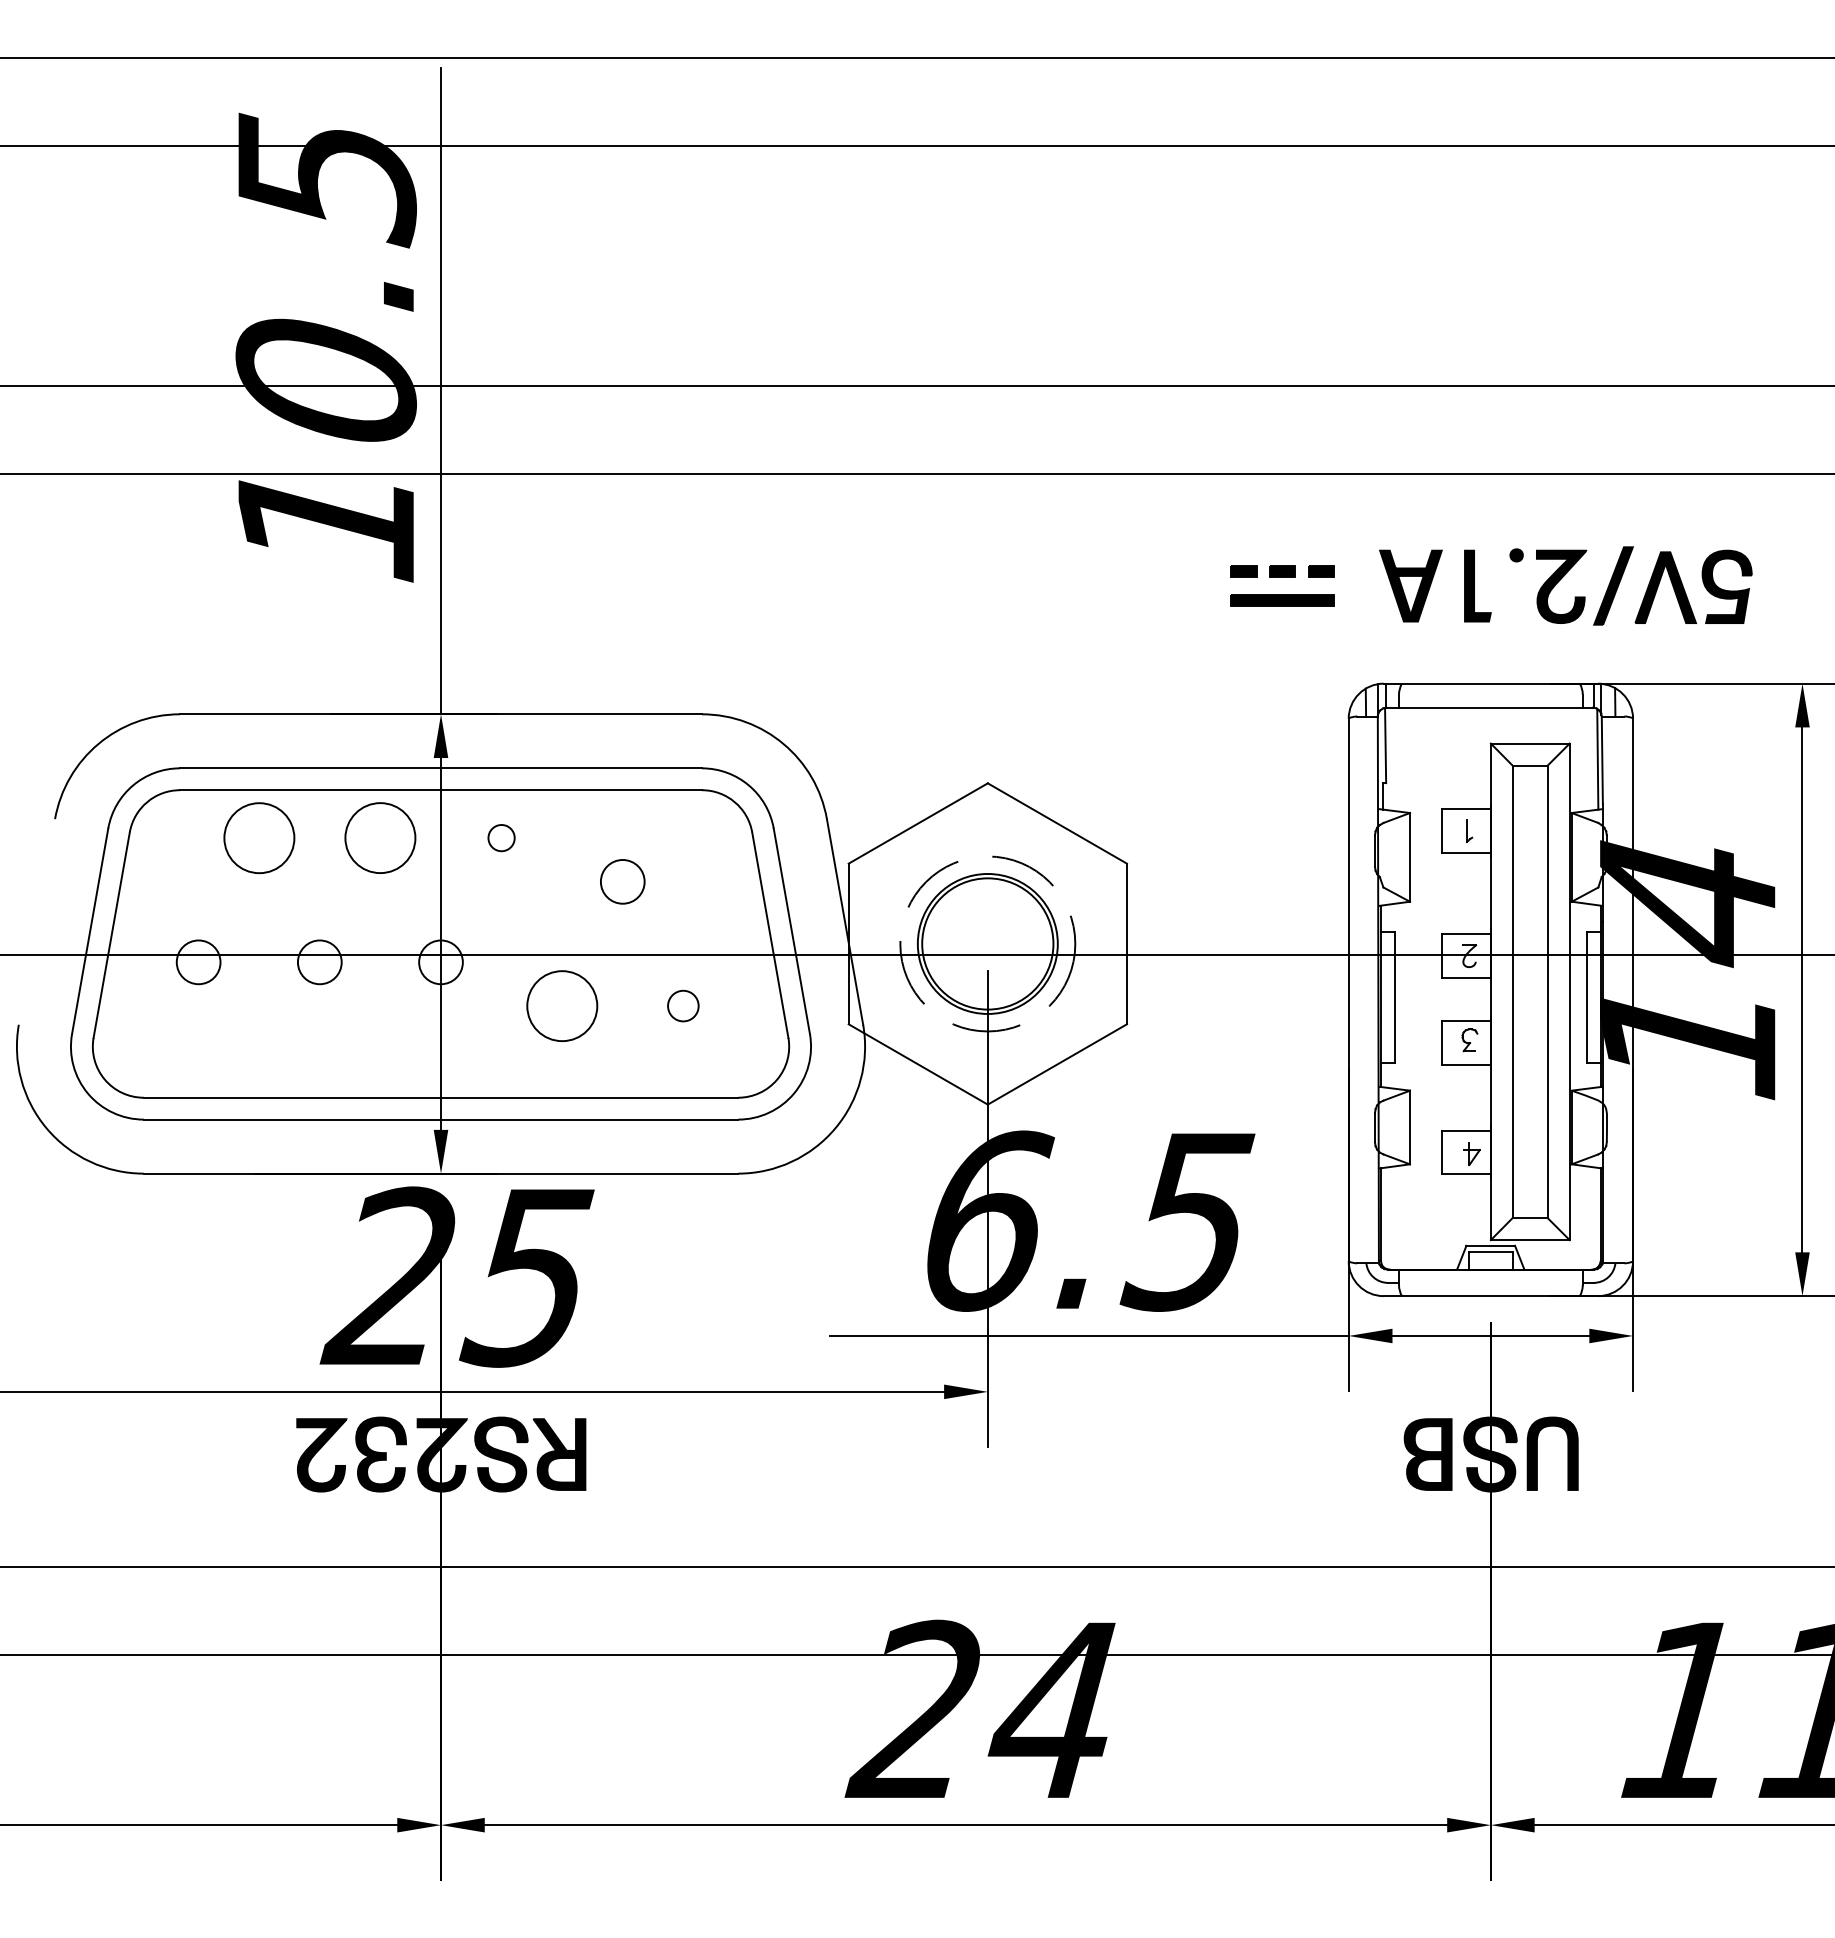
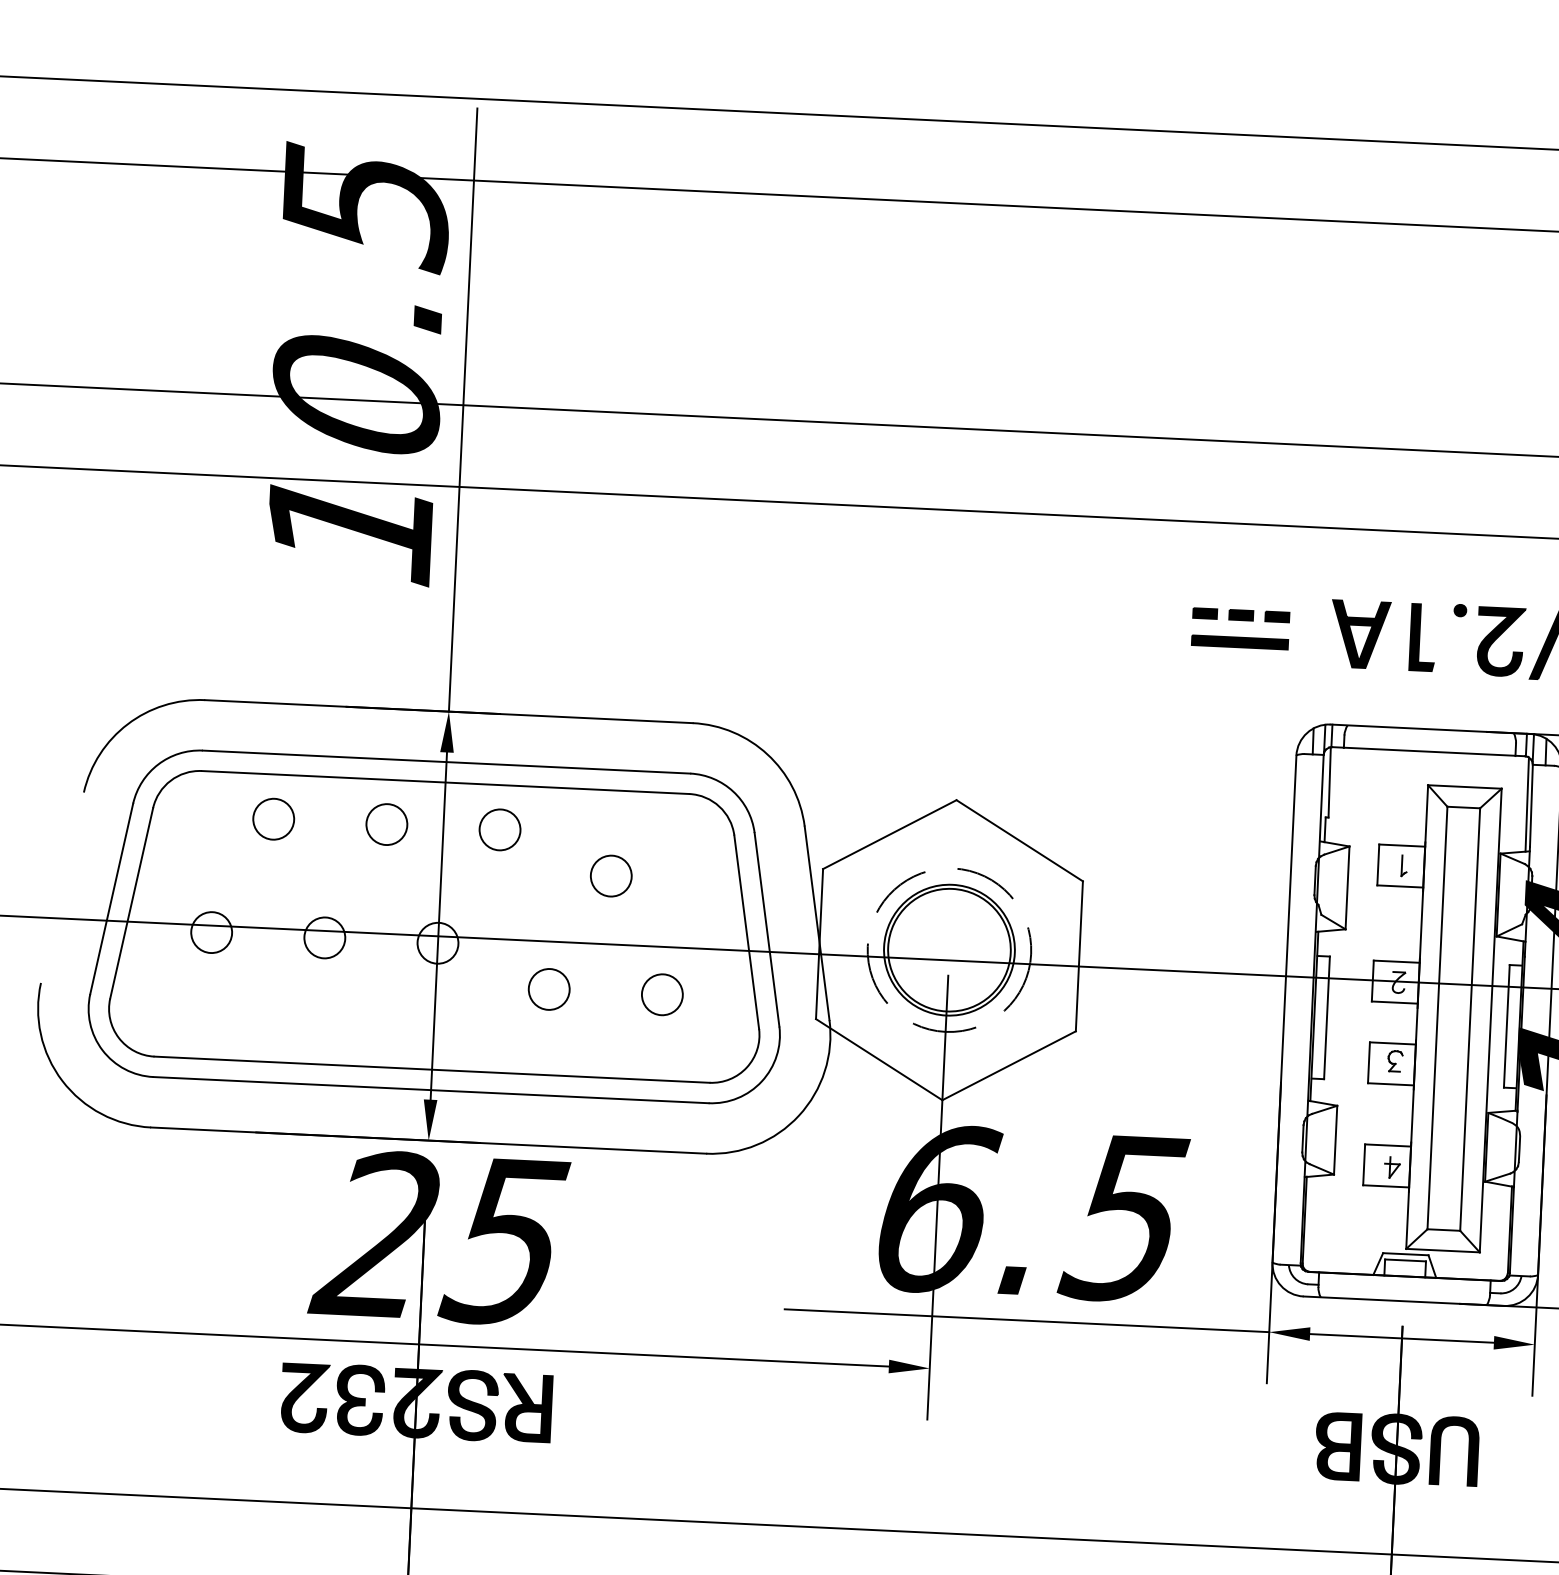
circle: (258, 837) -> (273, 818), size x0.62
circle: (380, 837) -> (386, 824), size x0.62
circle: (501, 837) -> (499, 829), size x1.67
circle: (561, 1005) -> (548, 988), size x0.62
circle: (683, 1005) -> (662, 994), size x1.43

